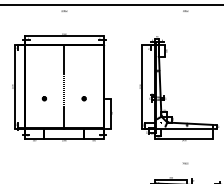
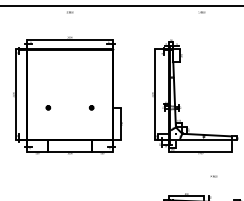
line: (64, 86) -> (70, 94), removed
text: (184, 163) -> (213, 176), moved

